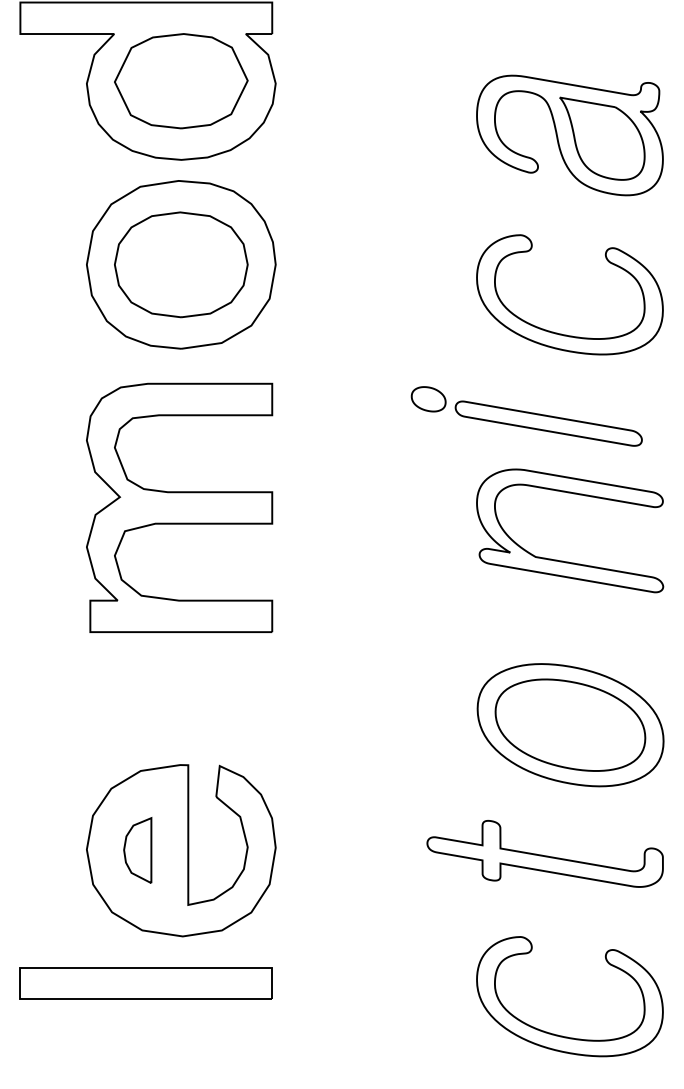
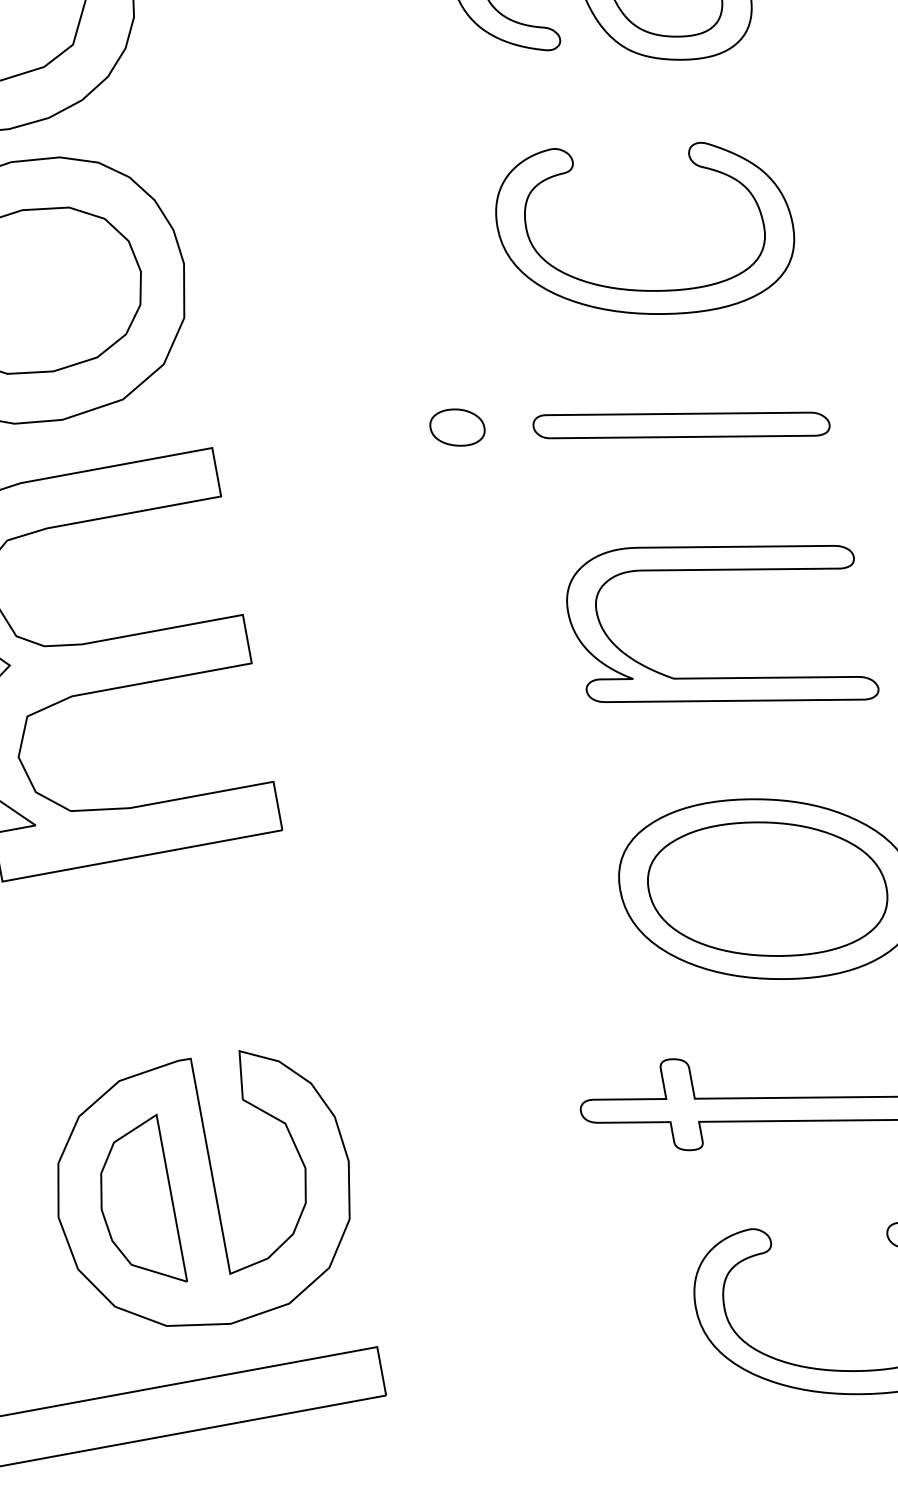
part: (548, 423) -> (681, 425), moved
part: (563, 560) -> (717, 676), moved
part: (137, 850) -> (136, 1204), size x1.67

